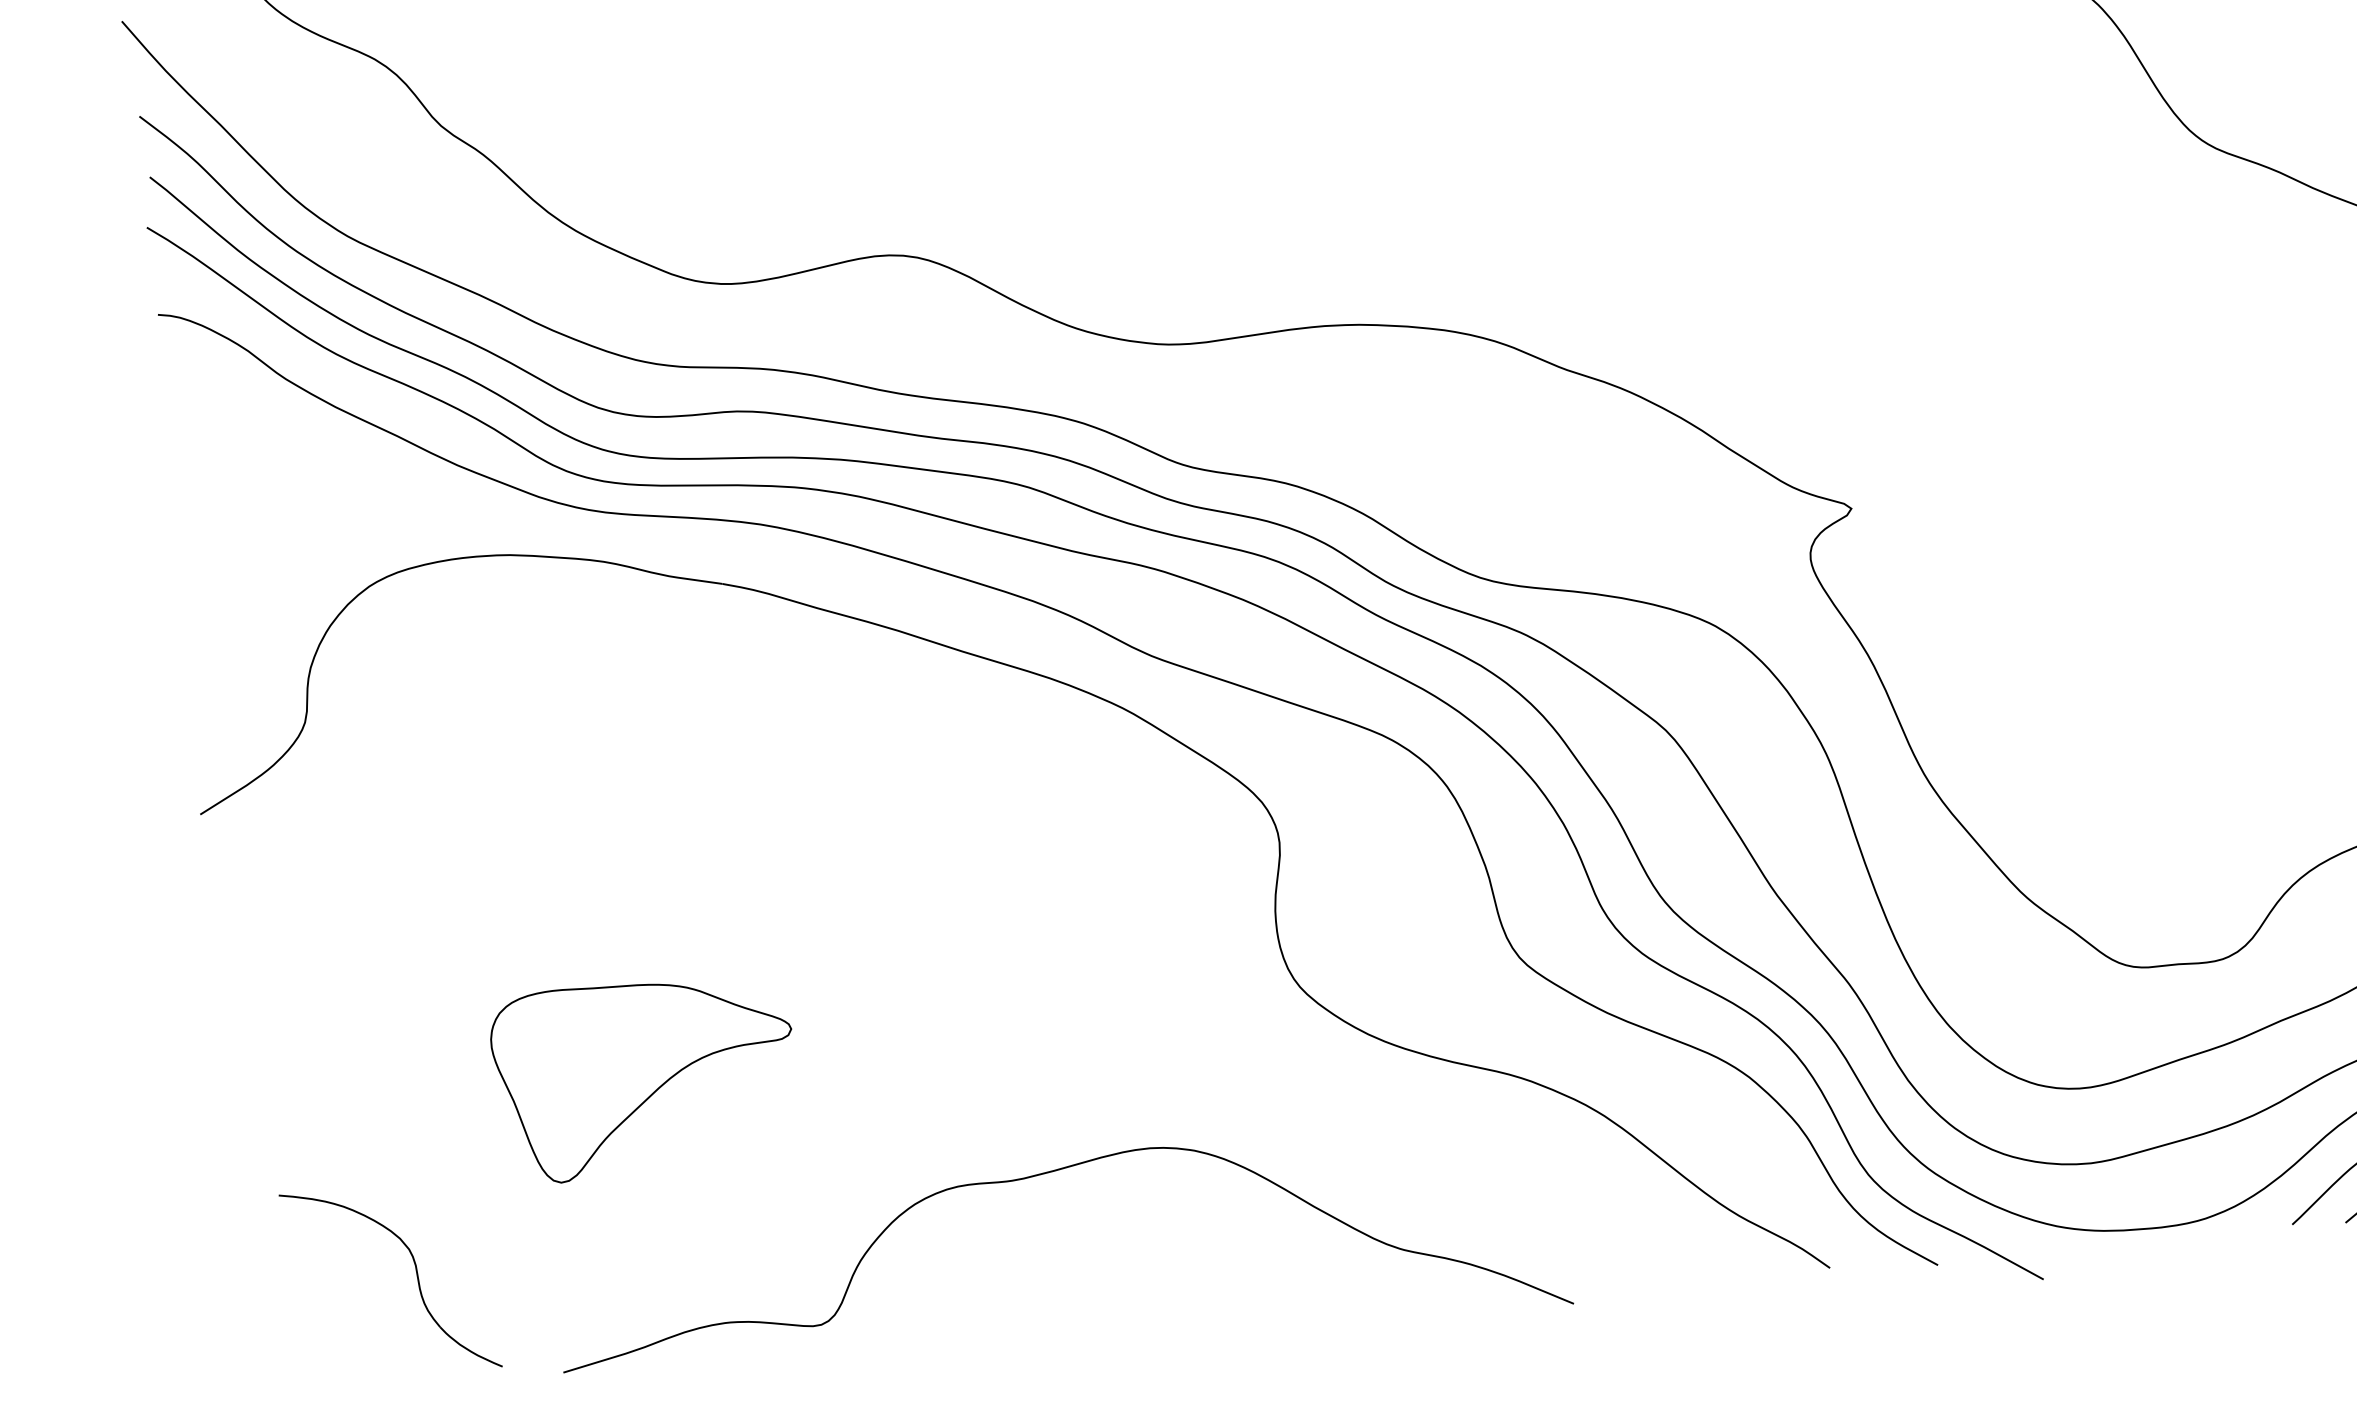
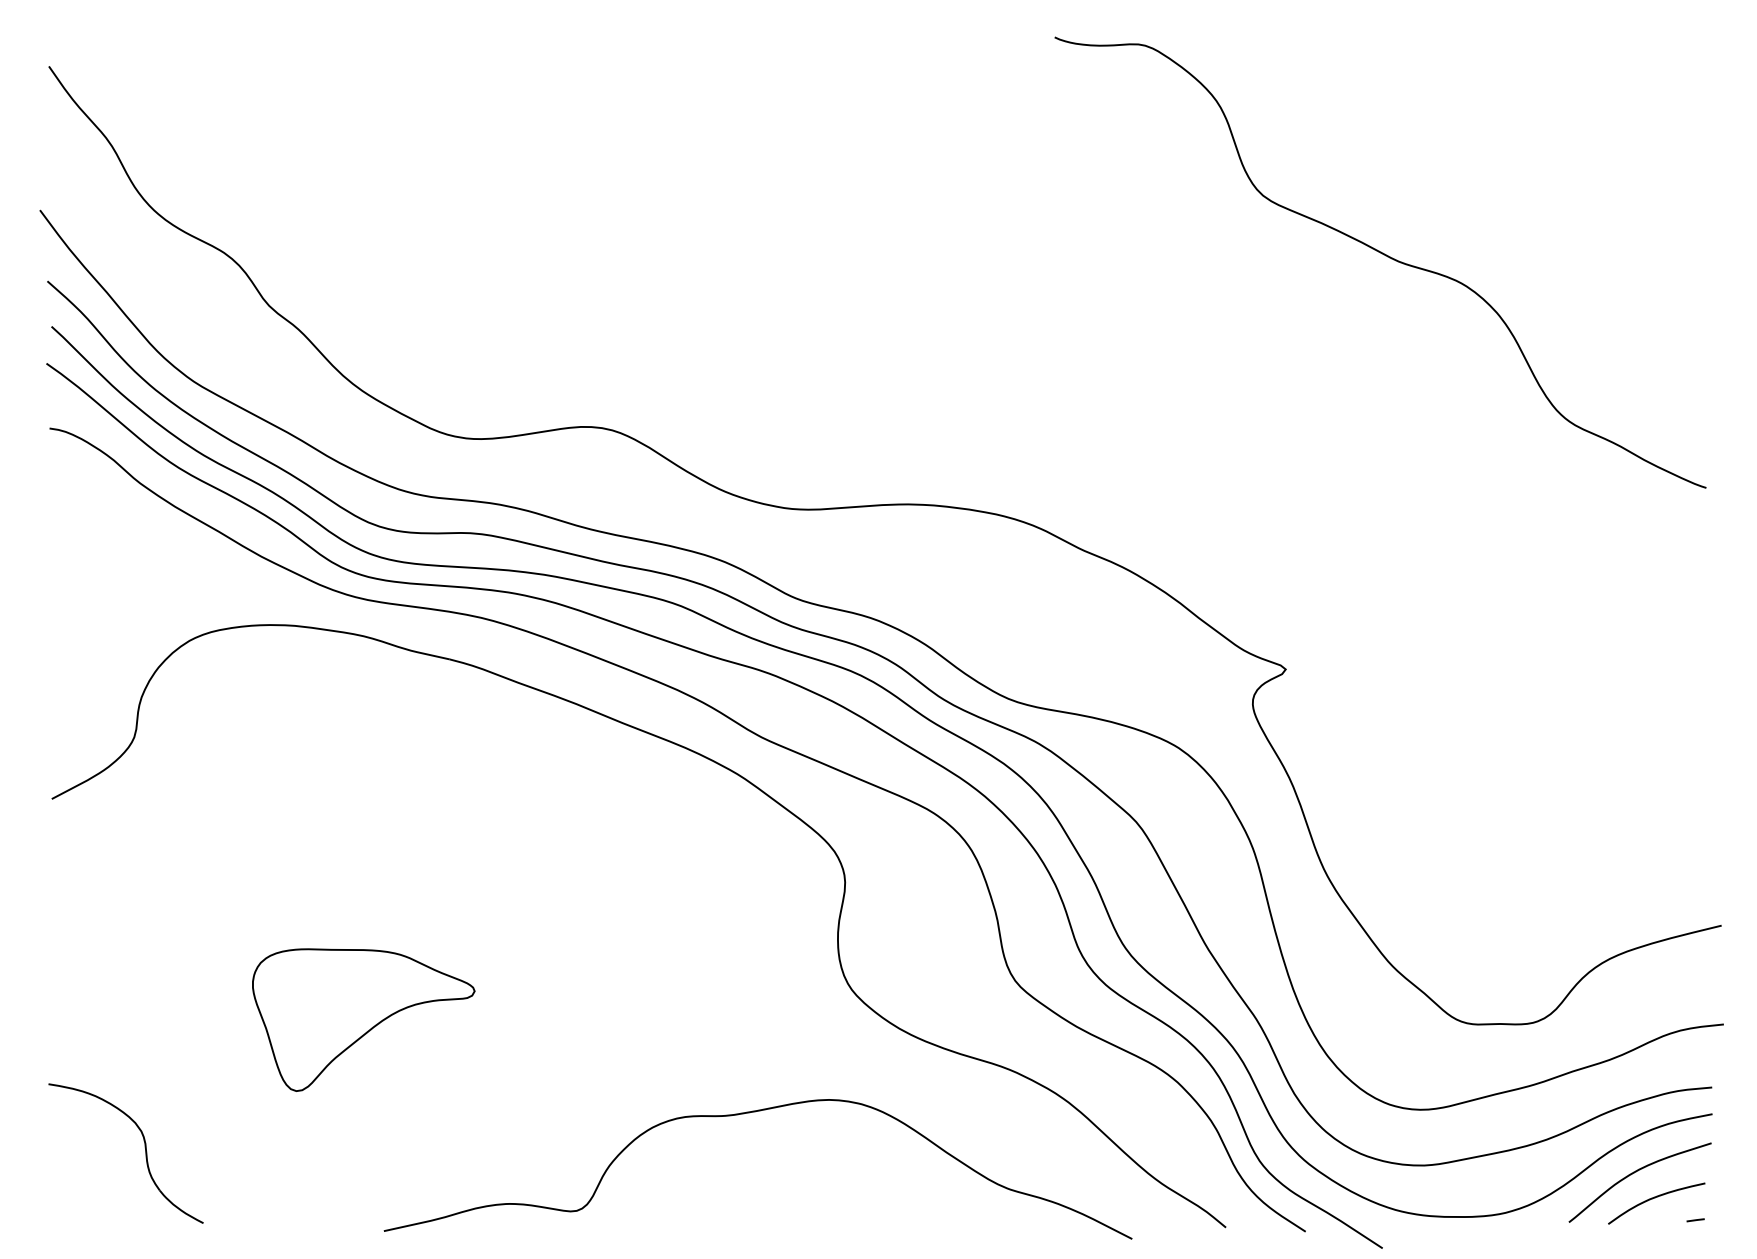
curve: (1044, 1175) -> (749, 1113), moved
part: (414, 1270) -> (144, 1147), moved

